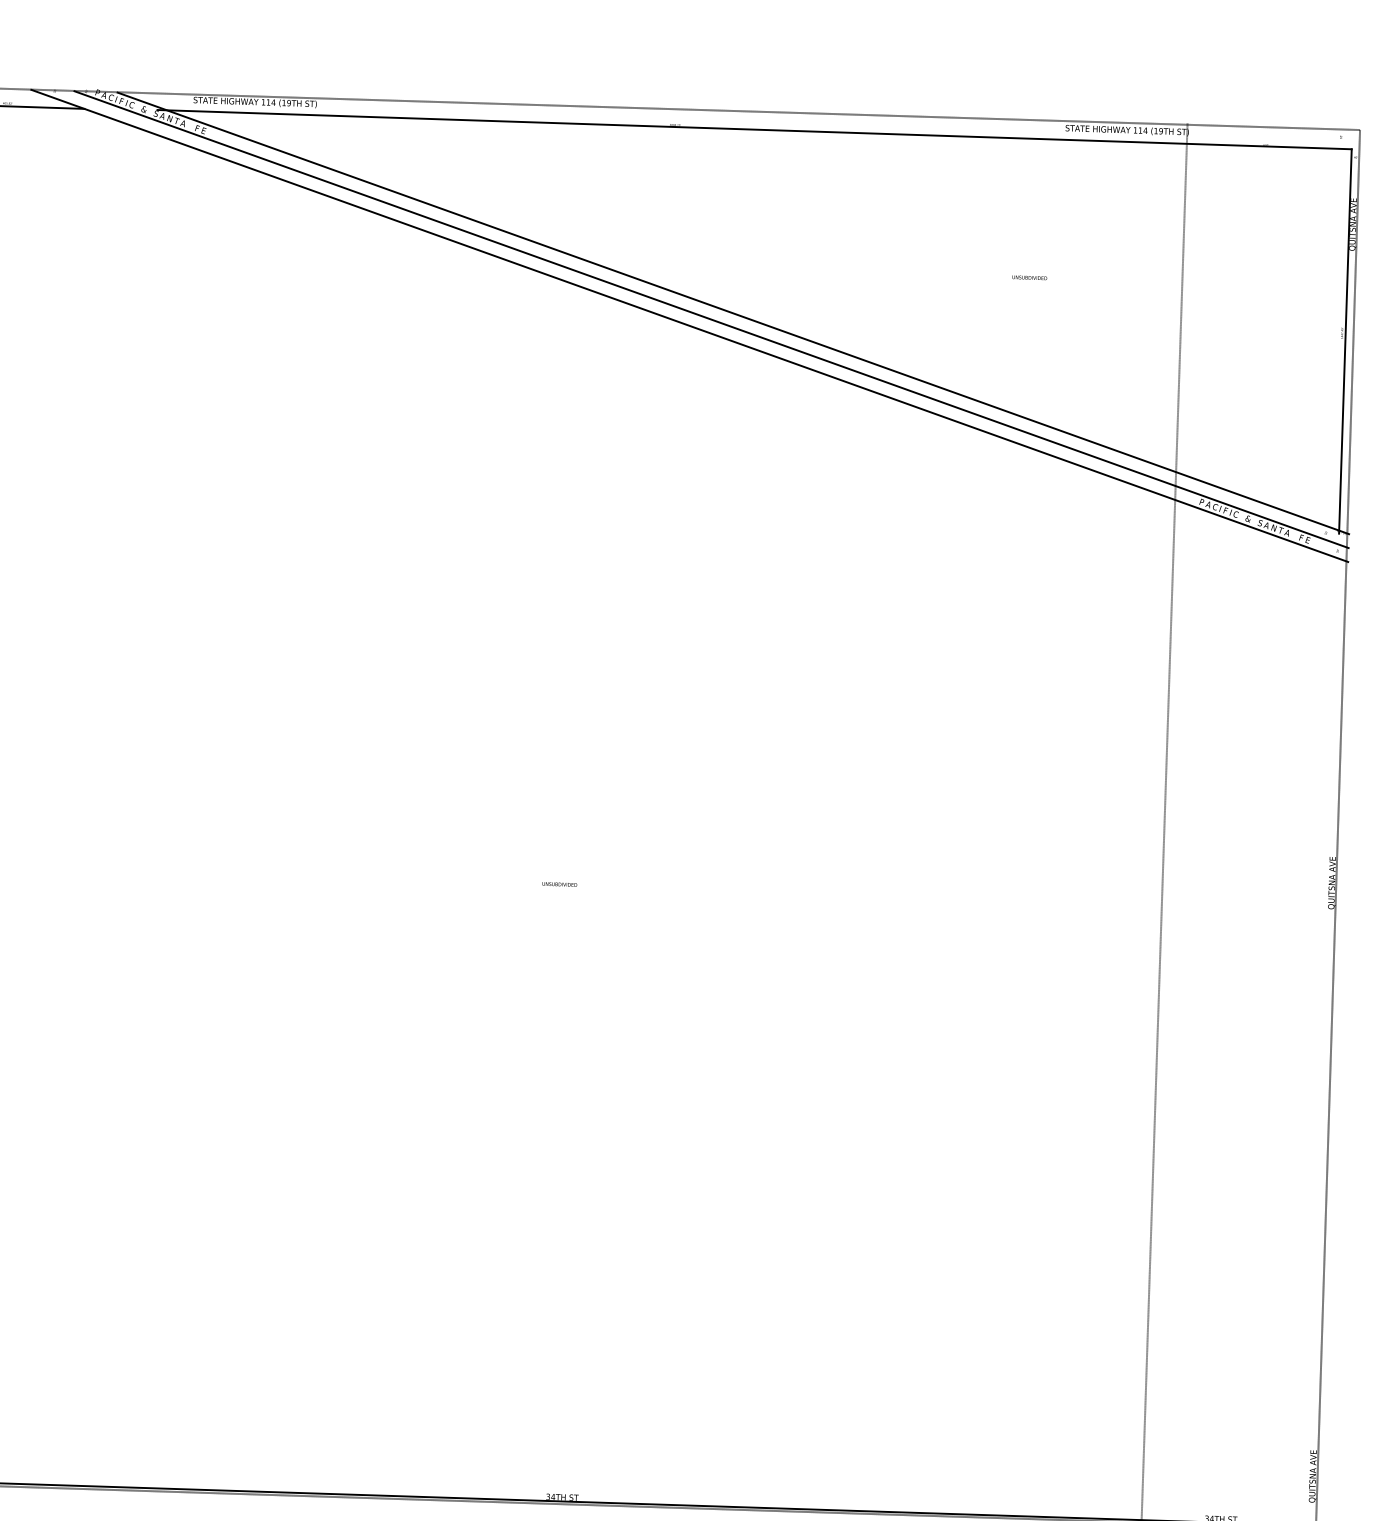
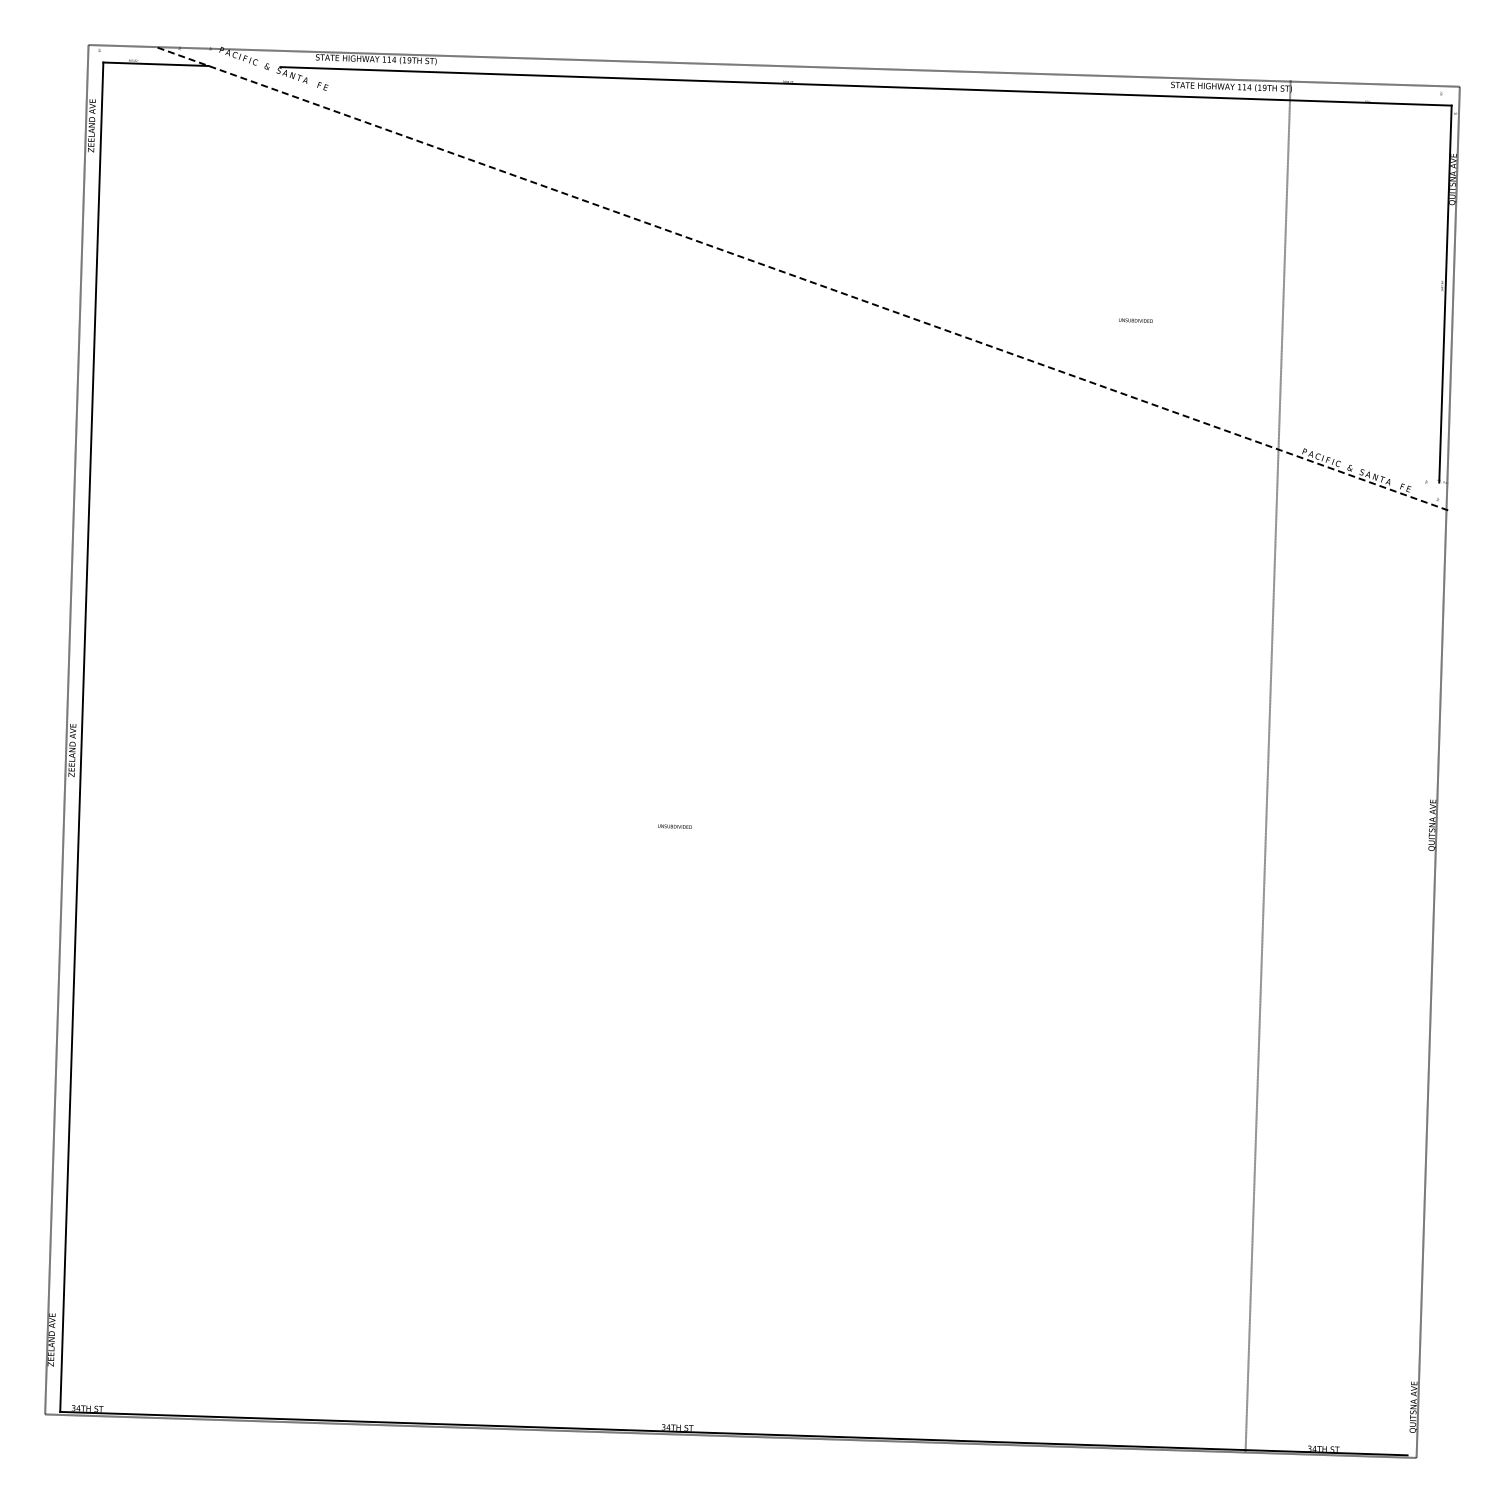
text: (1029, 277) -> (1135, 320), moved
line: (733, 313) -> (845, 266), removed
line: (711, 319) -> (823, 272), removed
line: (689, 325) -> (802, 278), solid -> dashed

